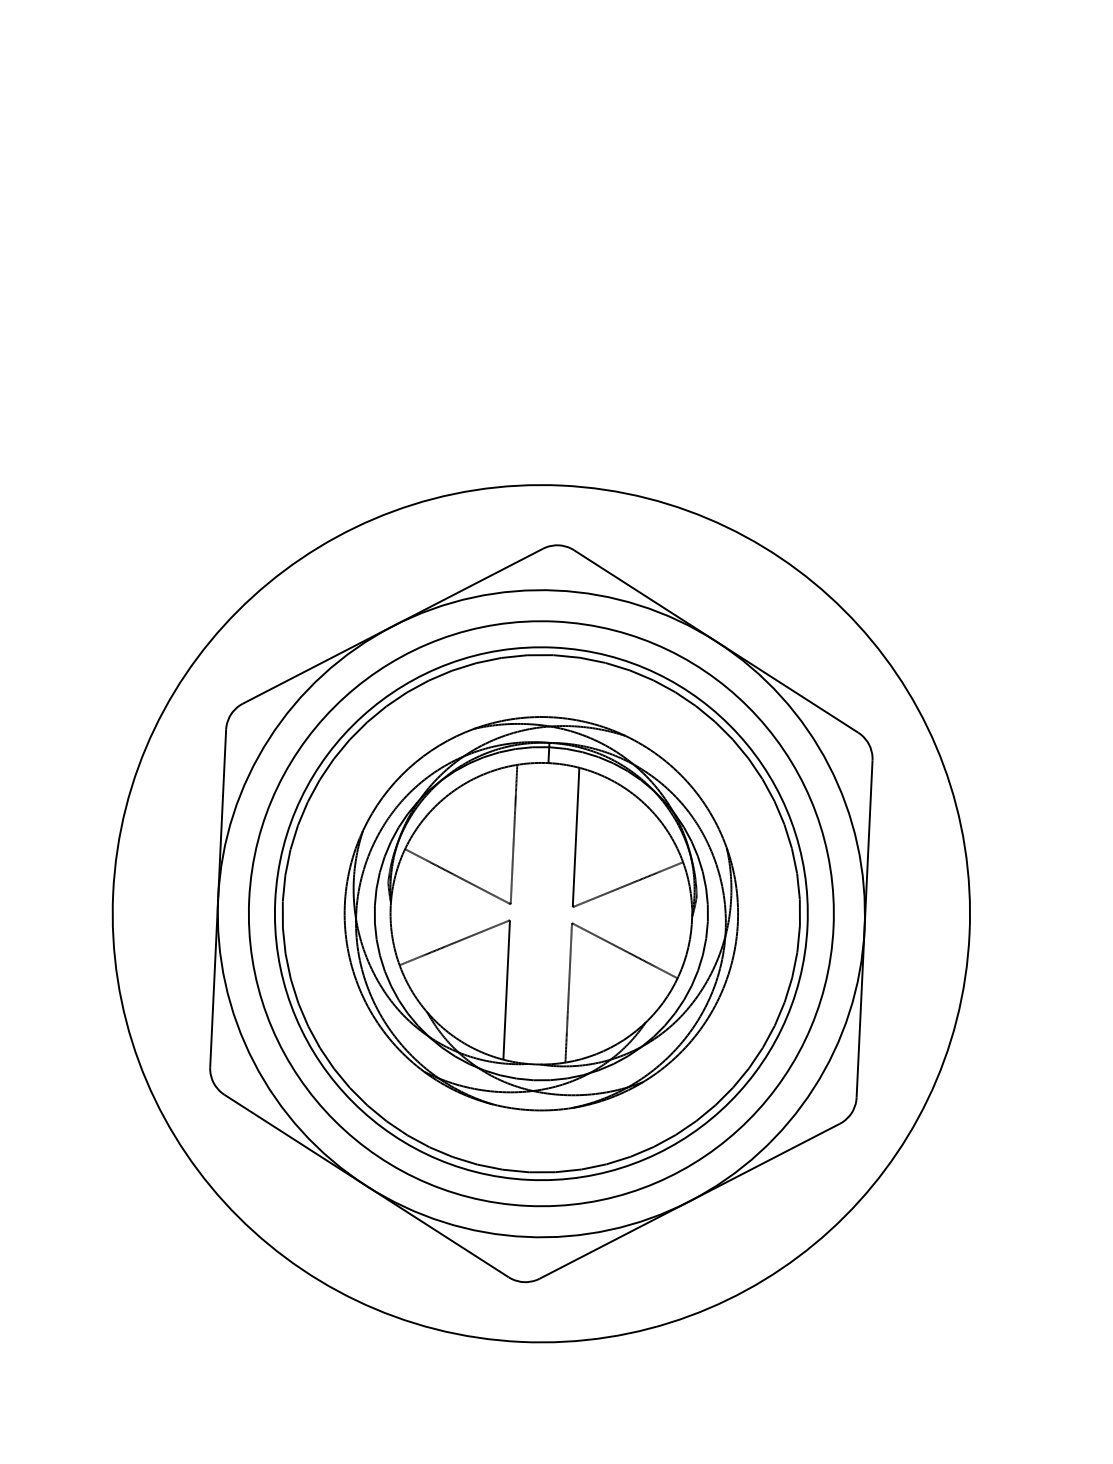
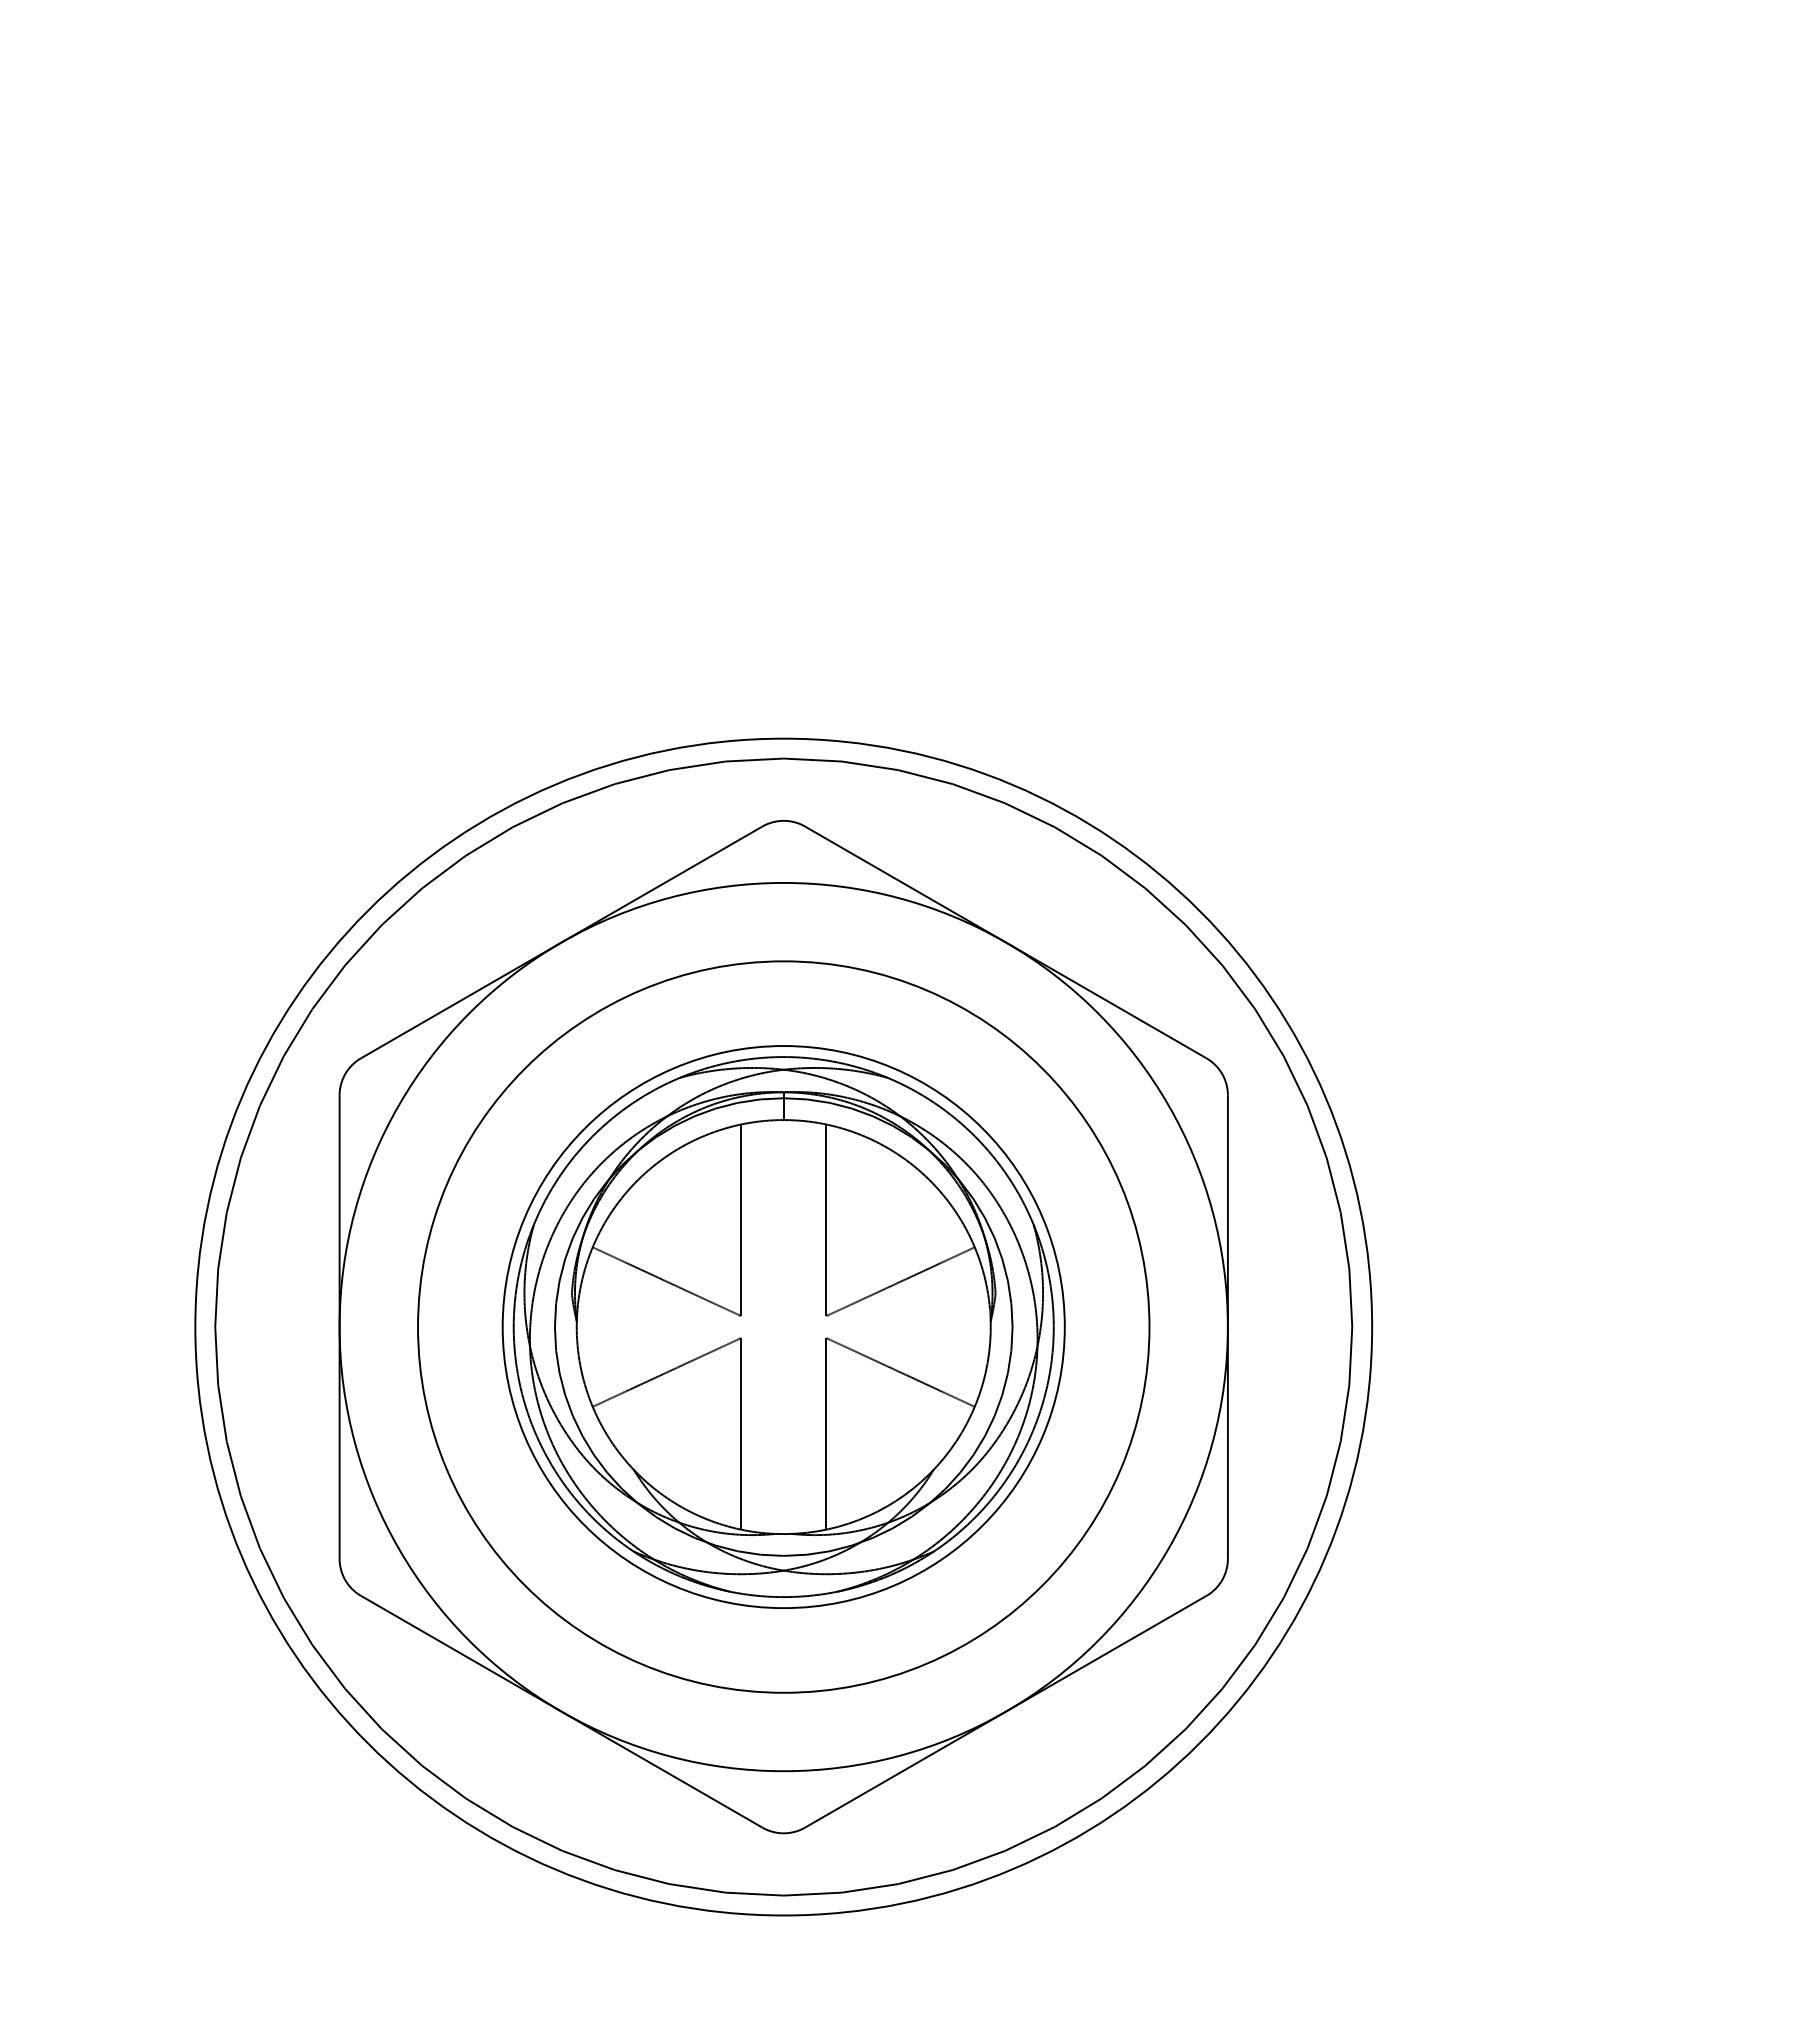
circle: (541, 913) -> (783, 1326), size x0.7
circle: (541, 913) -> (783, 1326), size x1.6

